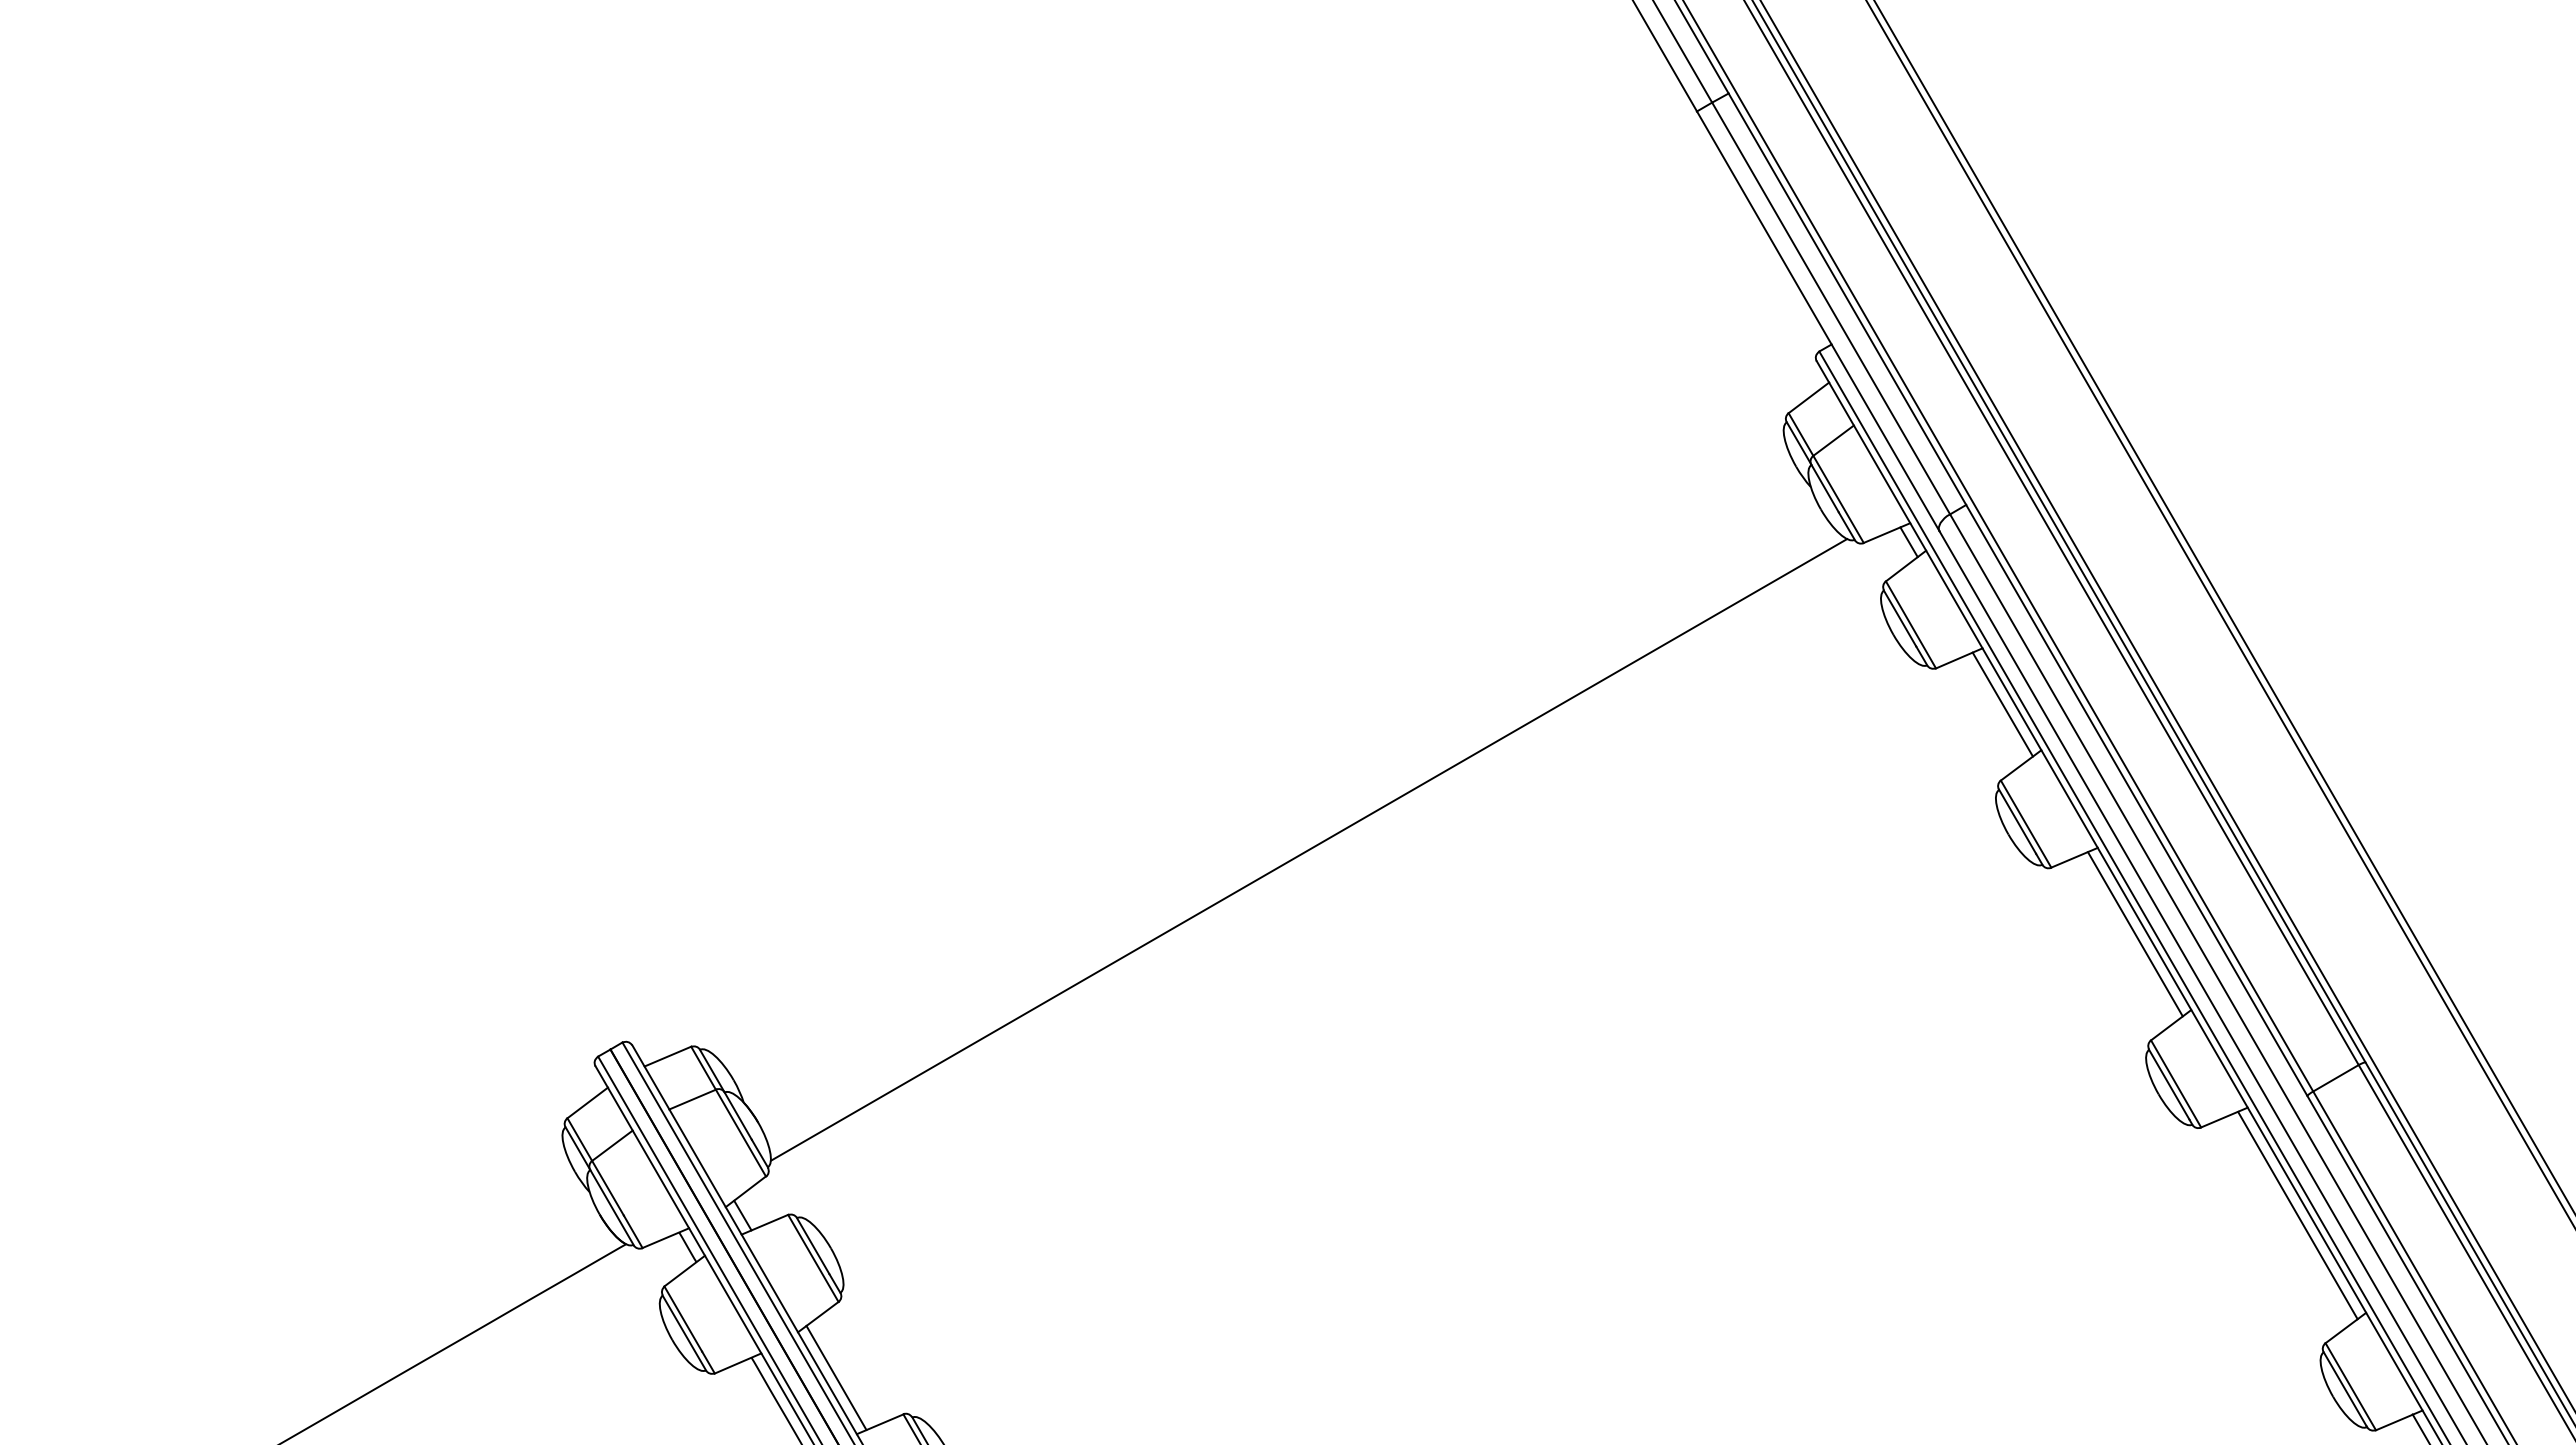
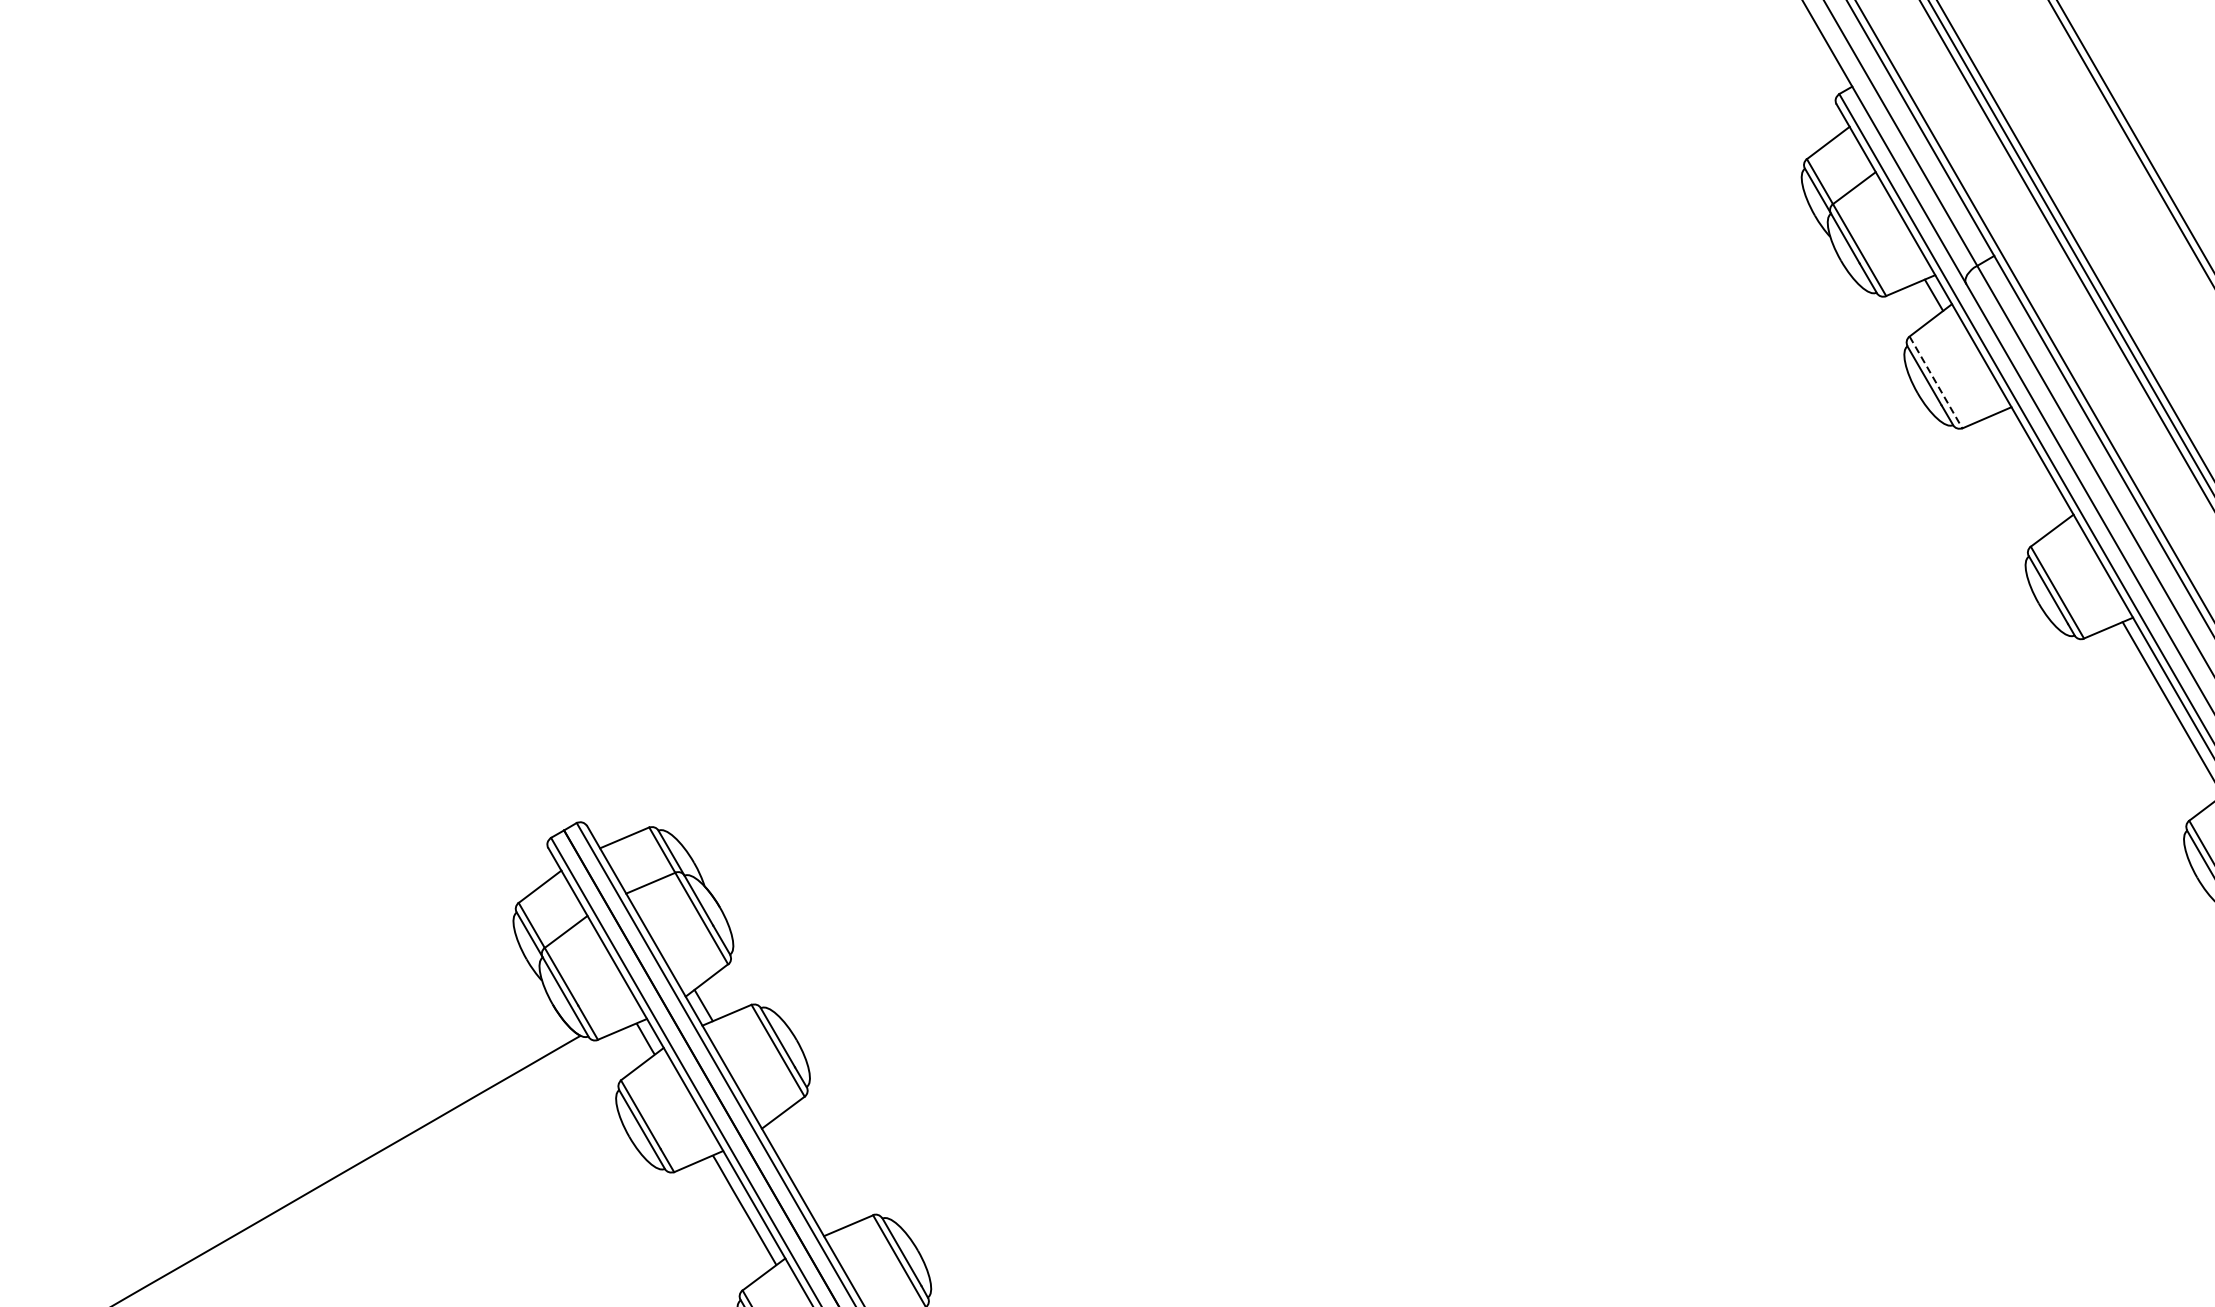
line: (1911, 625) -> (1936, 383), solid -> dashed
line: (2002, 704) -> (2032, 466), removed
line: (1309, 849) -> (1301, 619), removed
line: (836, 1377) -> (802, 1176), removed

